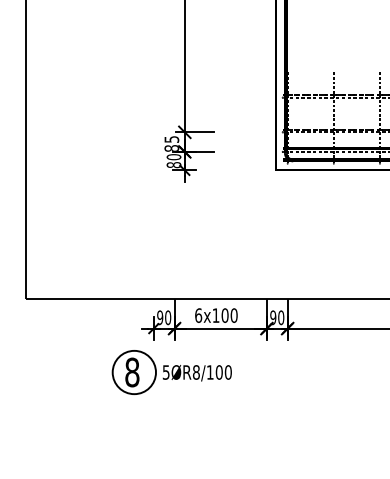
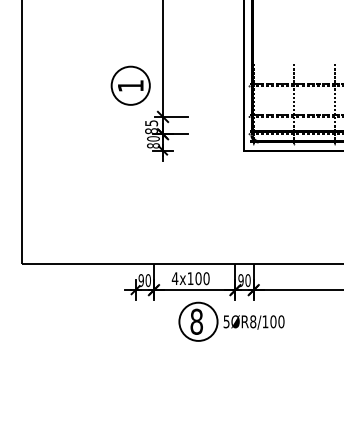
part: (147, 96) -> (130, 85), added
text: (197, 315) -> (174, 278), 6x100 -> 4x100
part: (171, 372) -> (231, 321), moved

